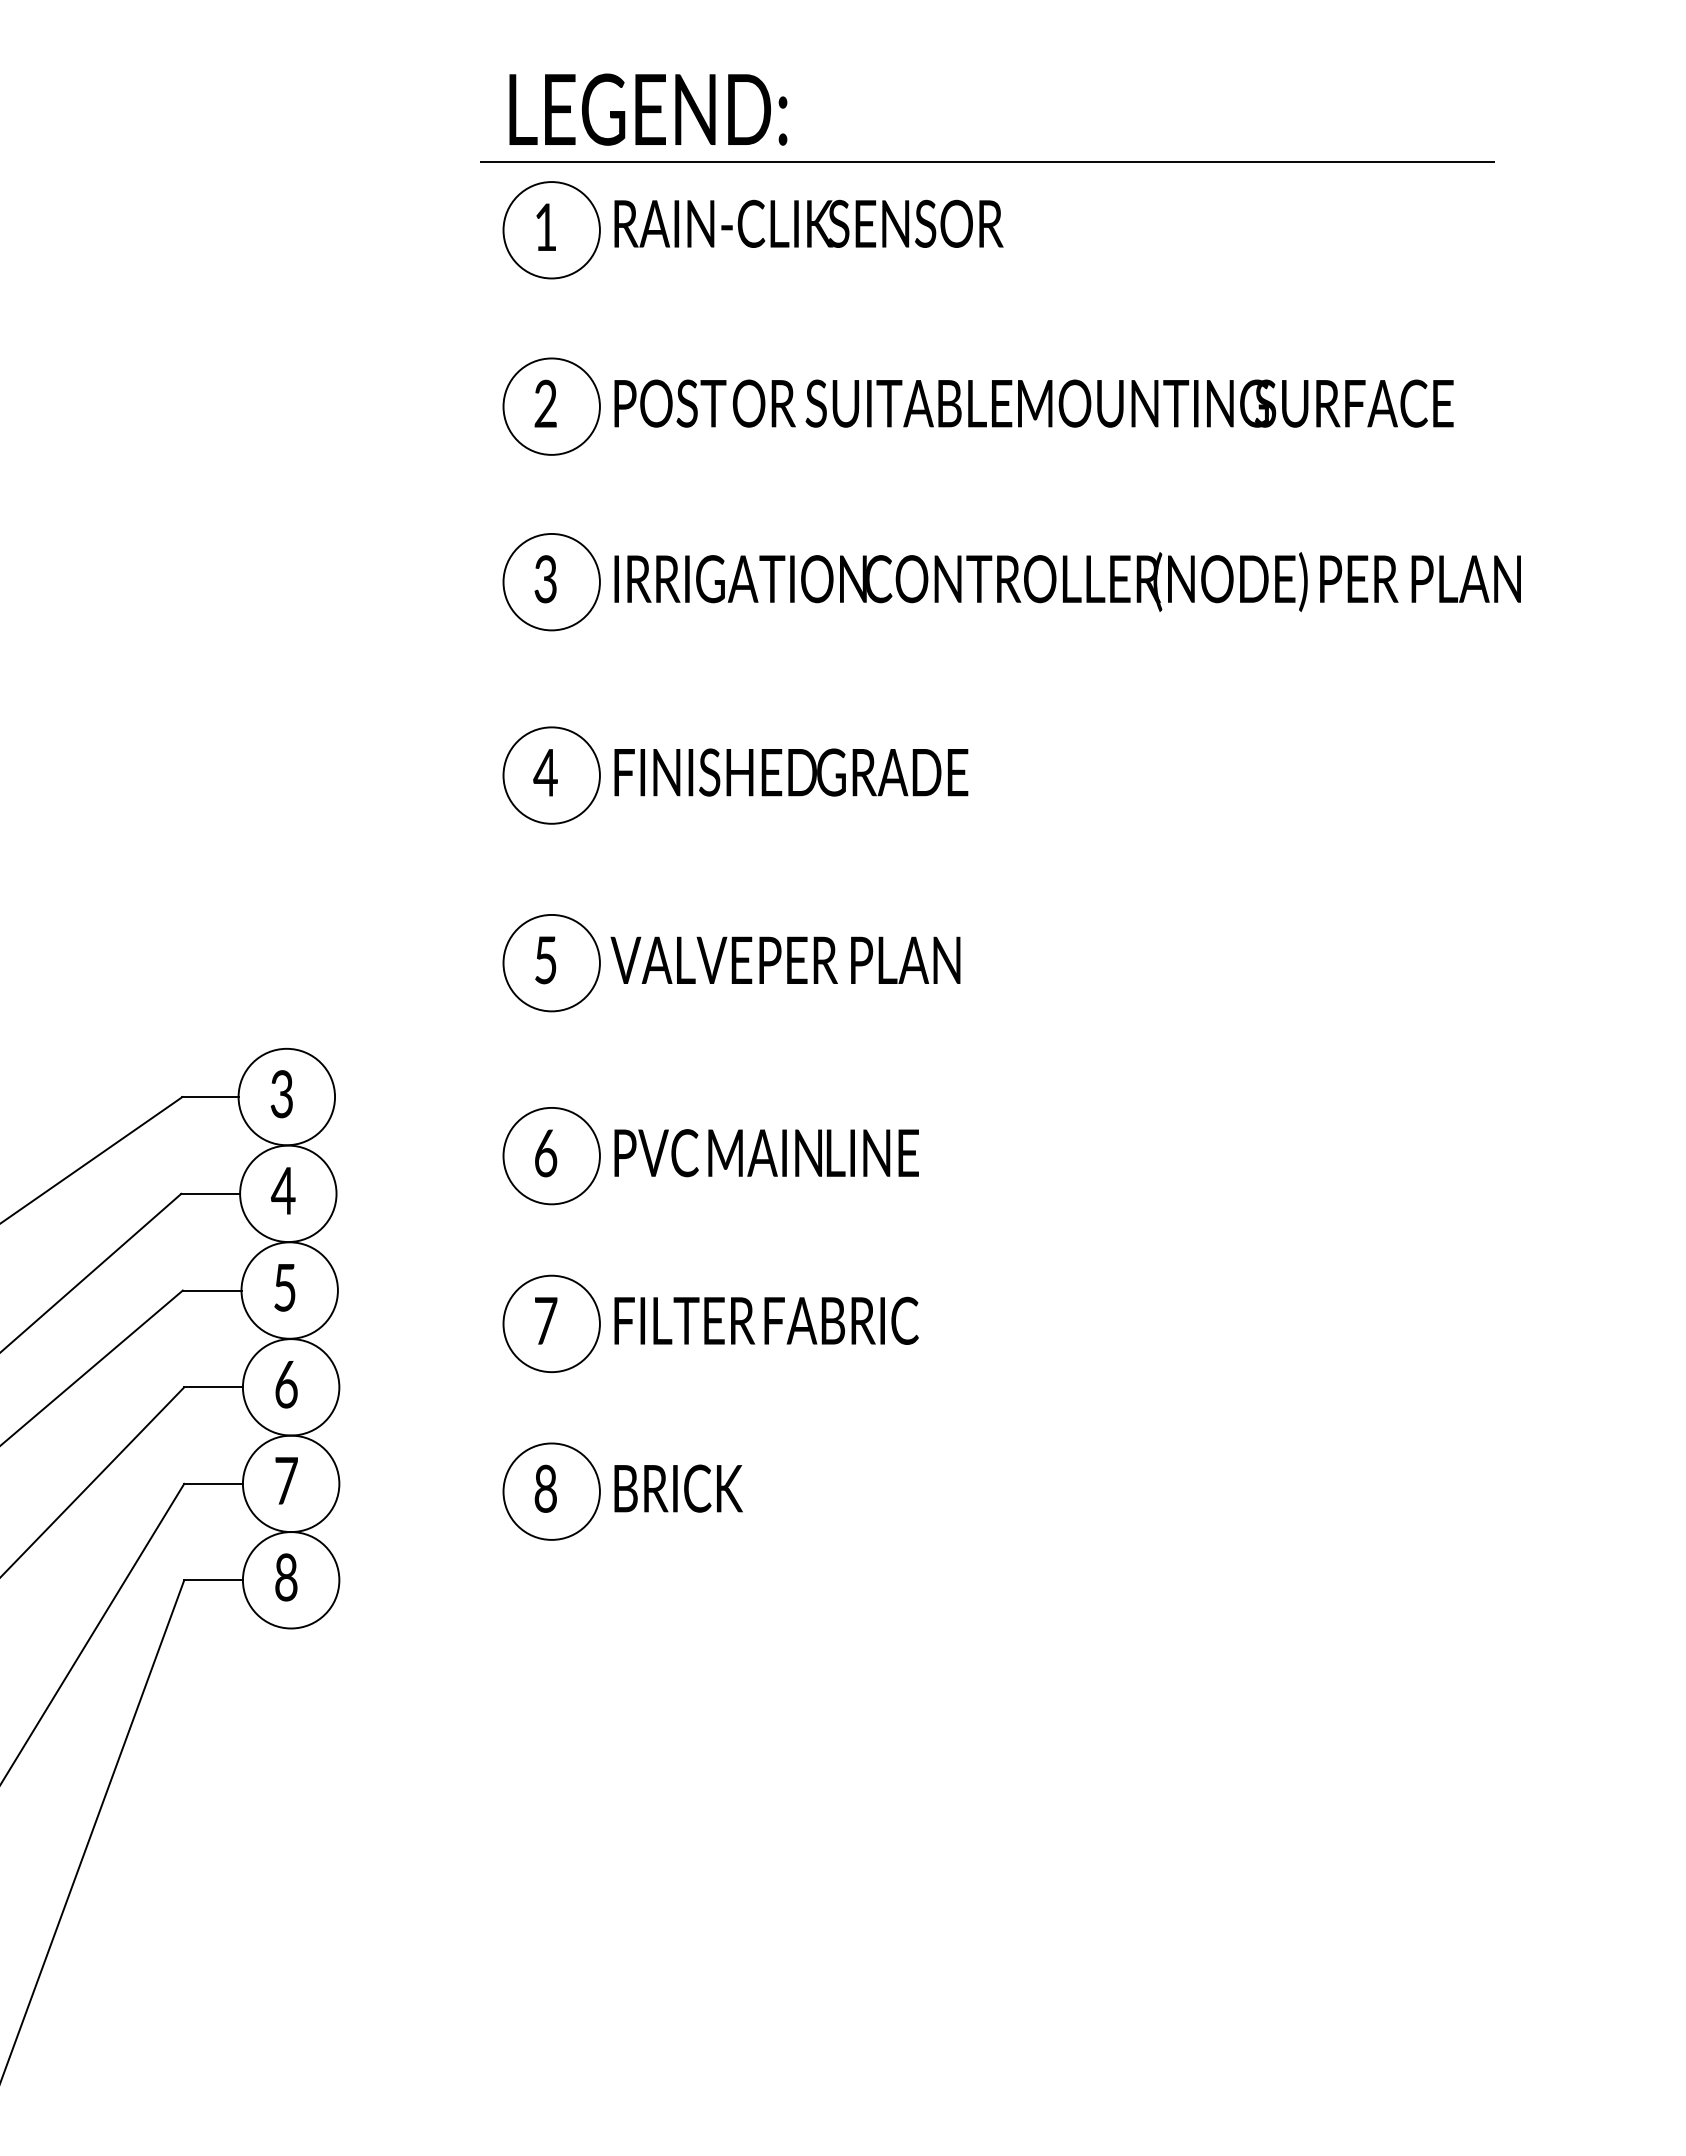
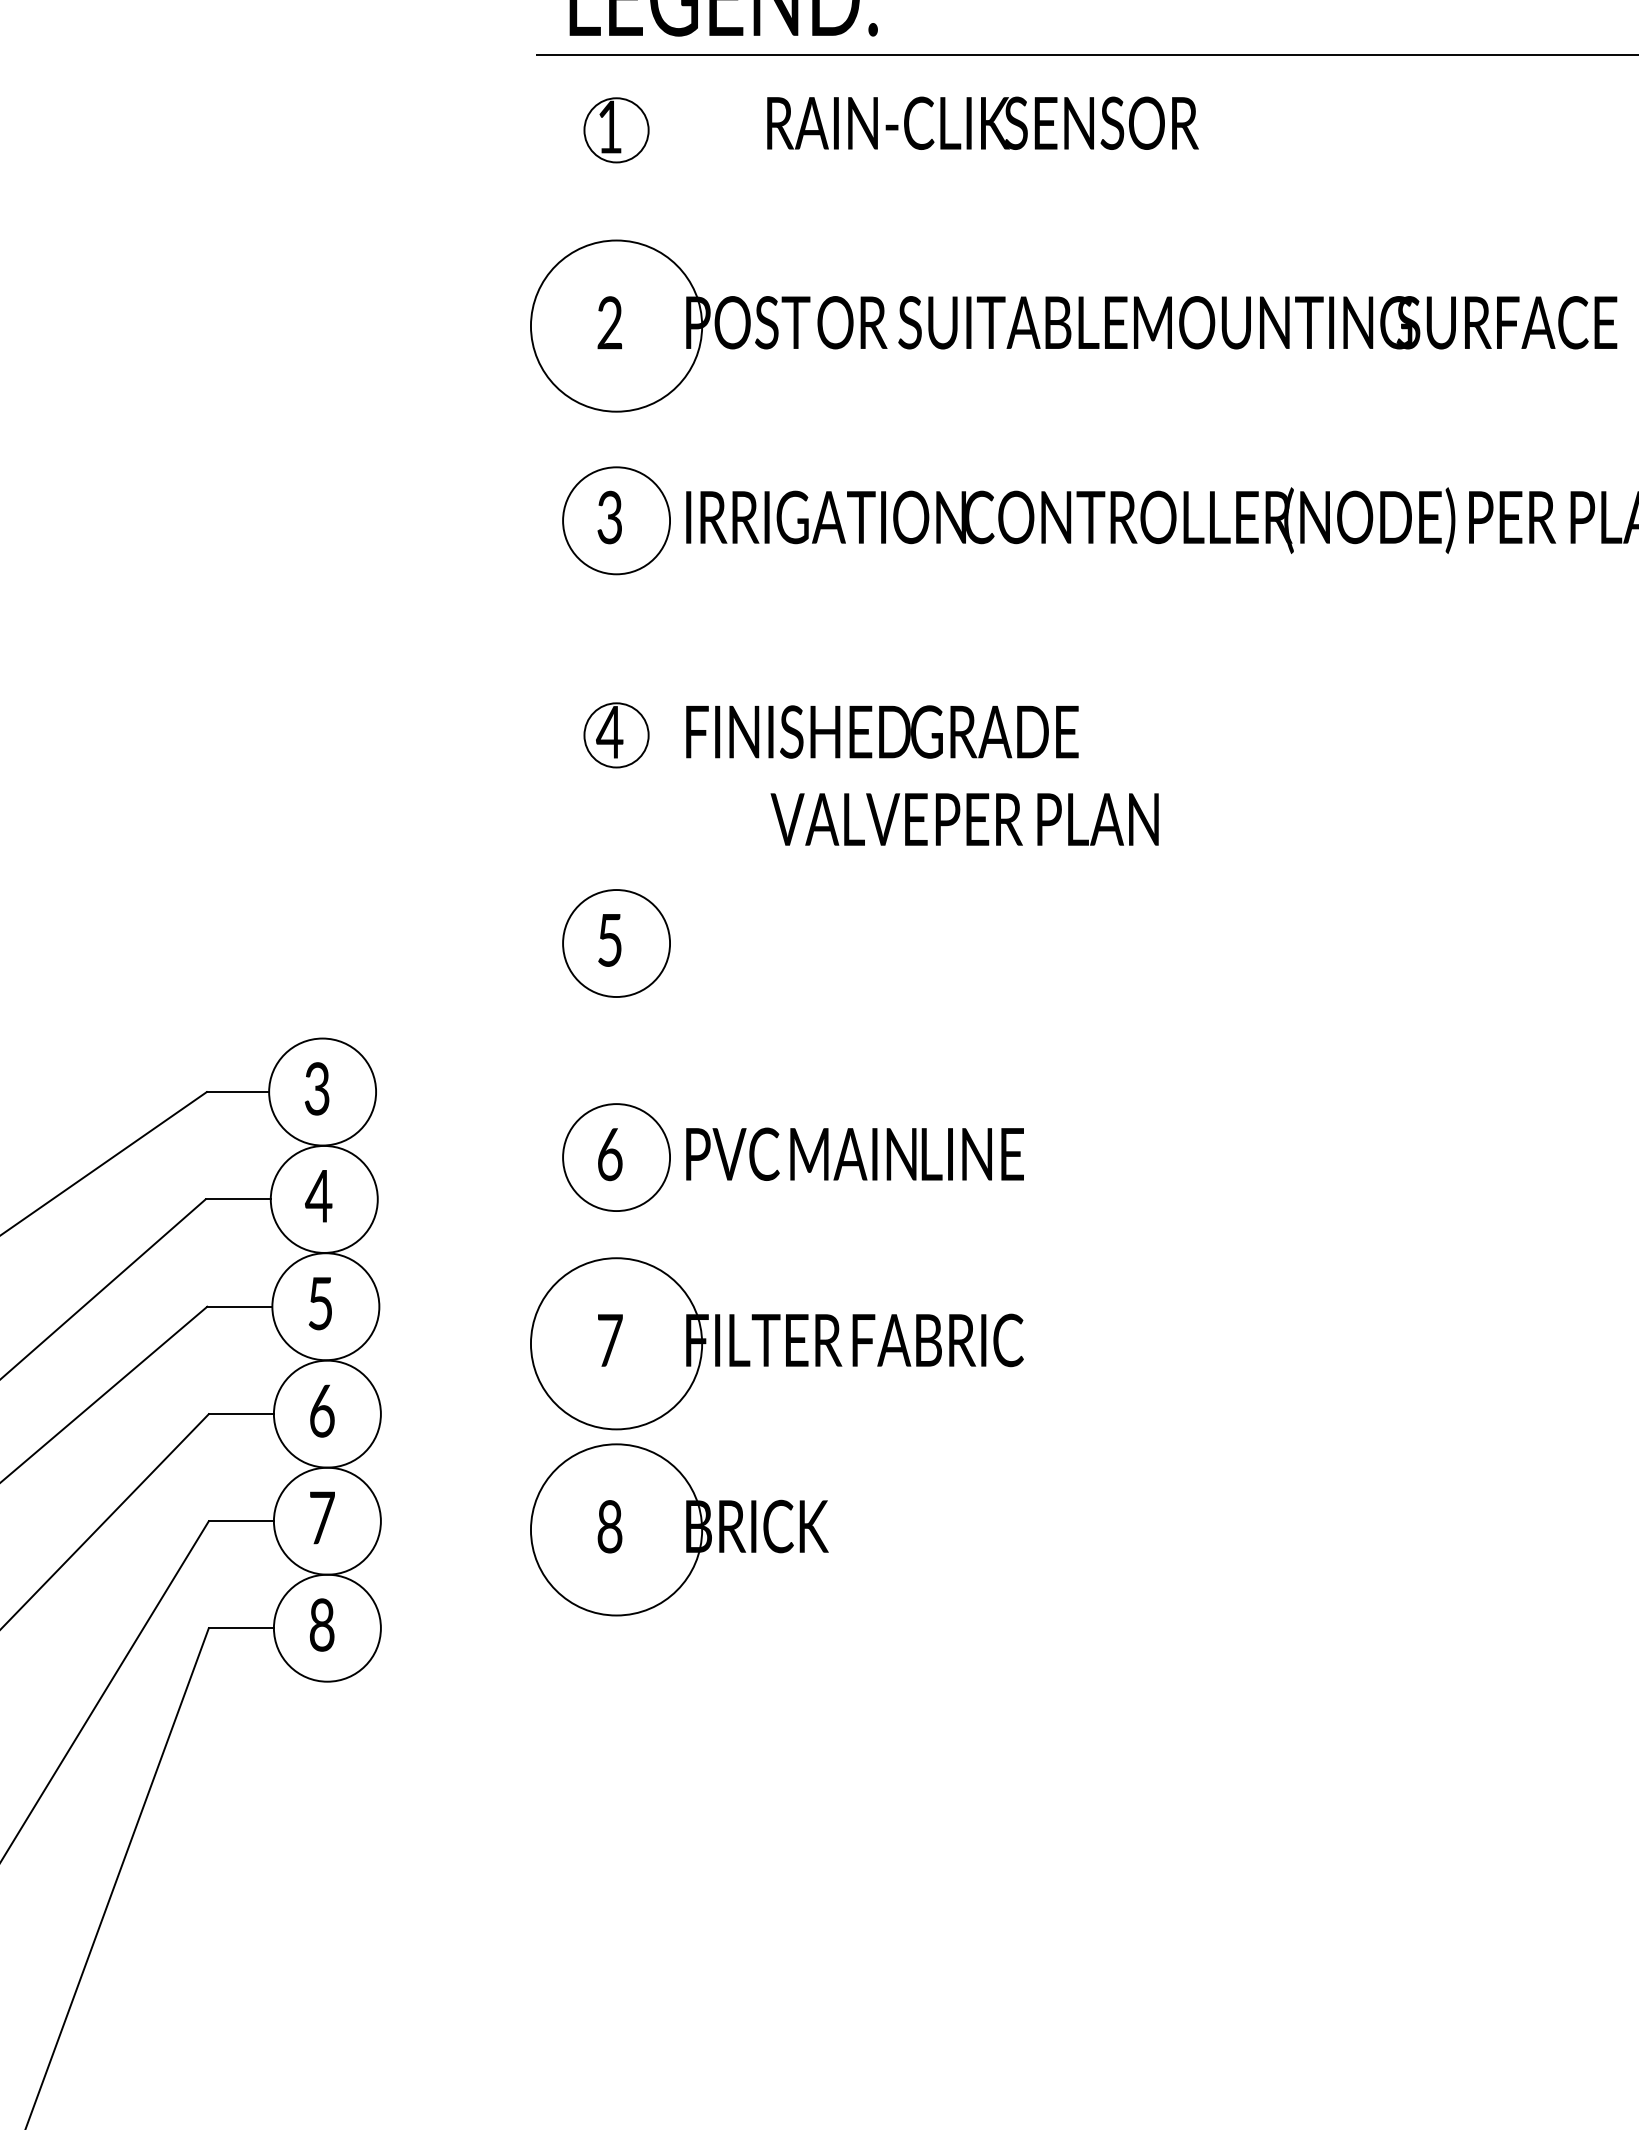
text: (808, 223) -> (982, 122), moved
circle: (551, 230) -> (616, 130), size x0.6
circle: (551, 406) -> (616, 325), size x1.6
circle: (551, 775) -> (616, 735), size x0.6
text: (785, 959) -> (964, 818), moved
circle: (551, 1323) -> (616, 1343), size x1.6
circle: (551, 1491) -> (616, 1529), size x1.6

